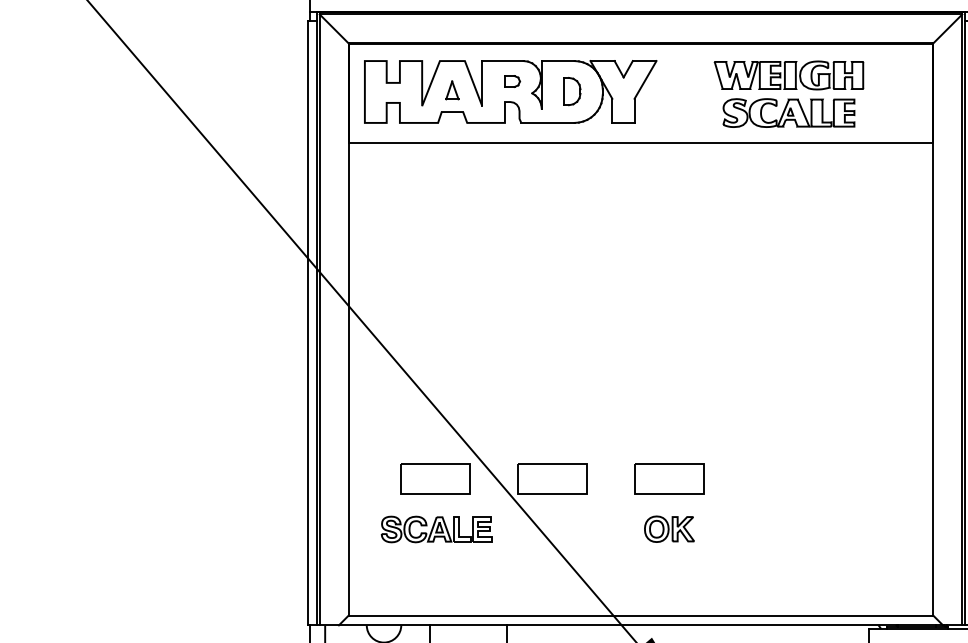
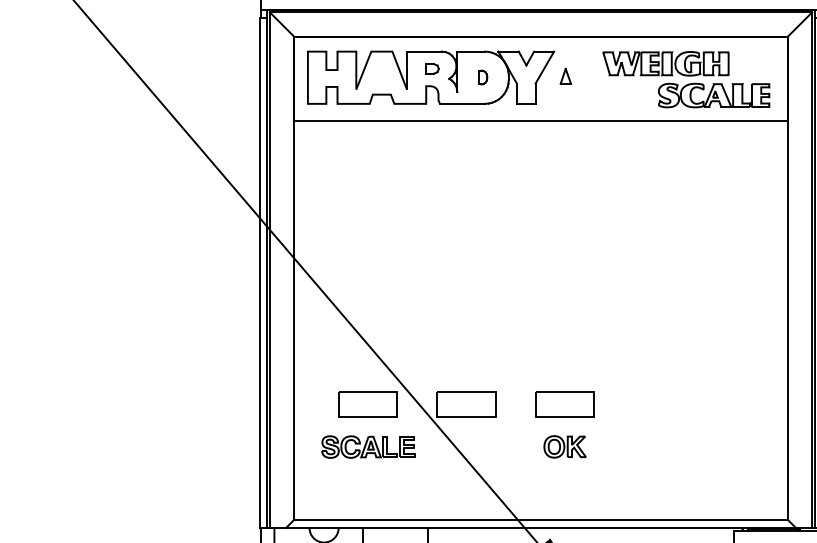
part: (452, 90) -> (565, 76), moved
part: (572, 91) -> (483, 77), size x0.6
part: (788, 112) -> (713, 95), moved

